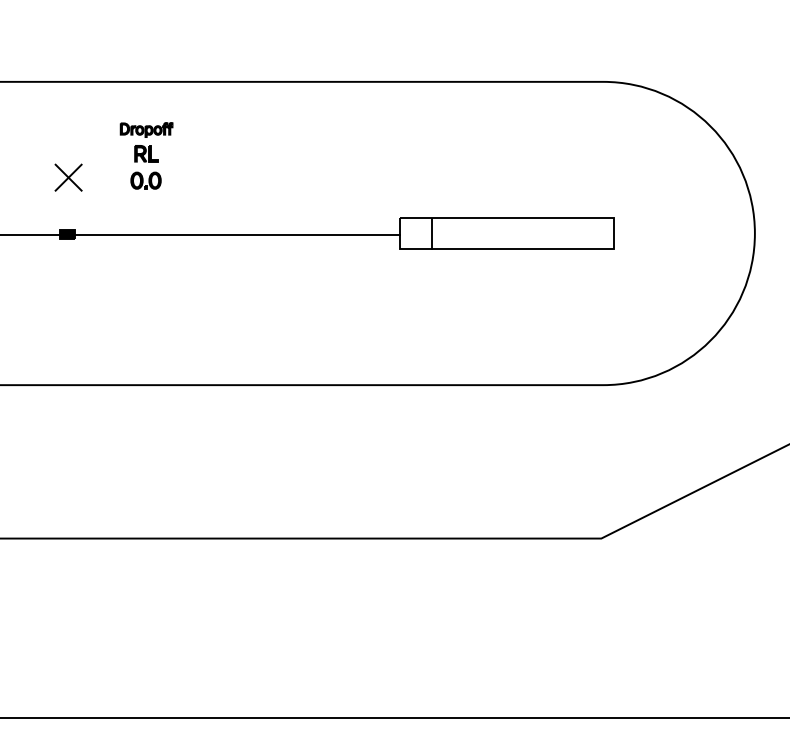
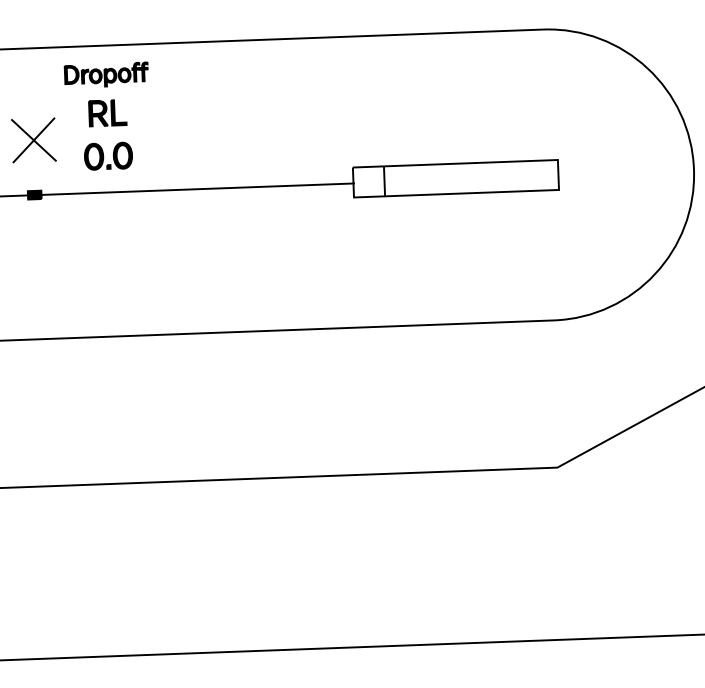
part: (146, 155) -> (107, 116), size x1.67
part: (68, 177) -> (33, 140), size x1.67

